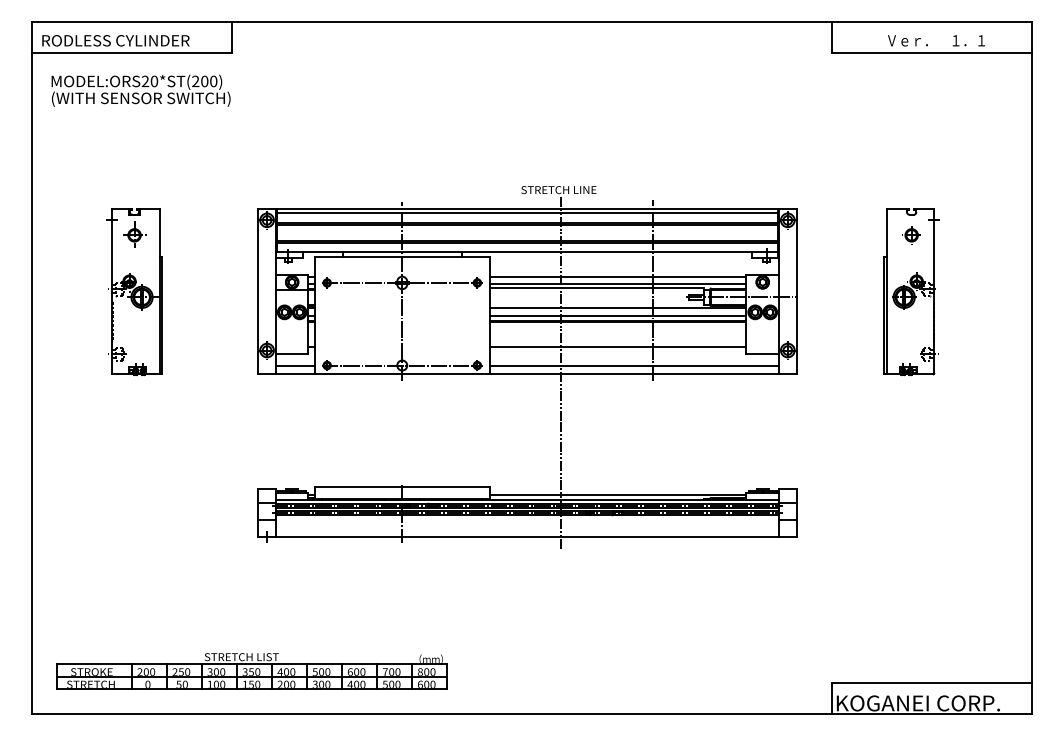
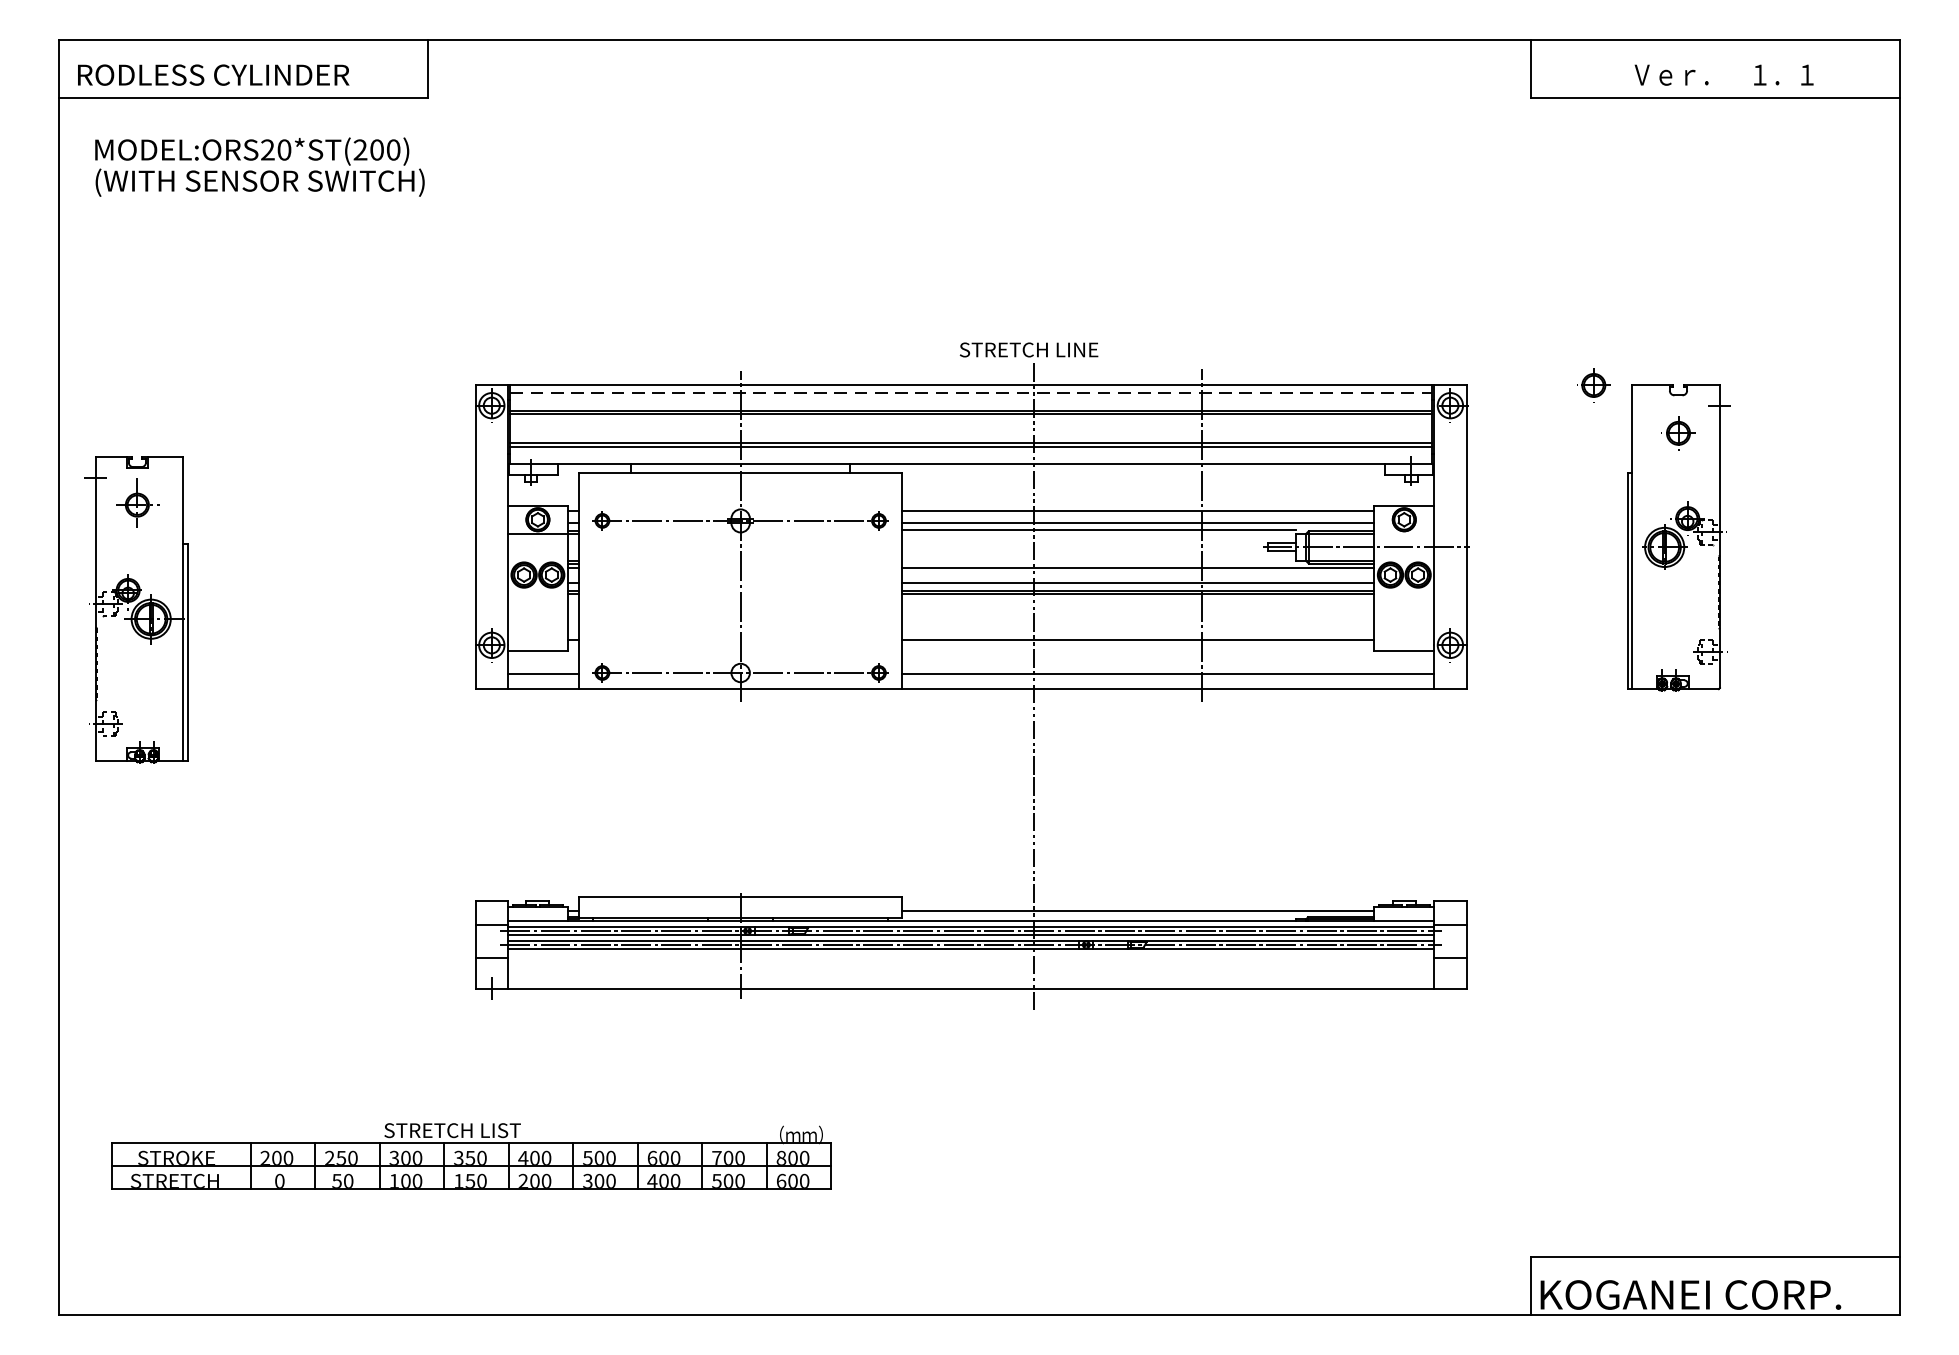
part: (865, 209) -> (1593, 385), added
line: (527, 213) -> (971, 393), solid -> dashed
part: (134, 292) -> (137, 610), moved
part: (251, 671) -> (470, 1157), moved

